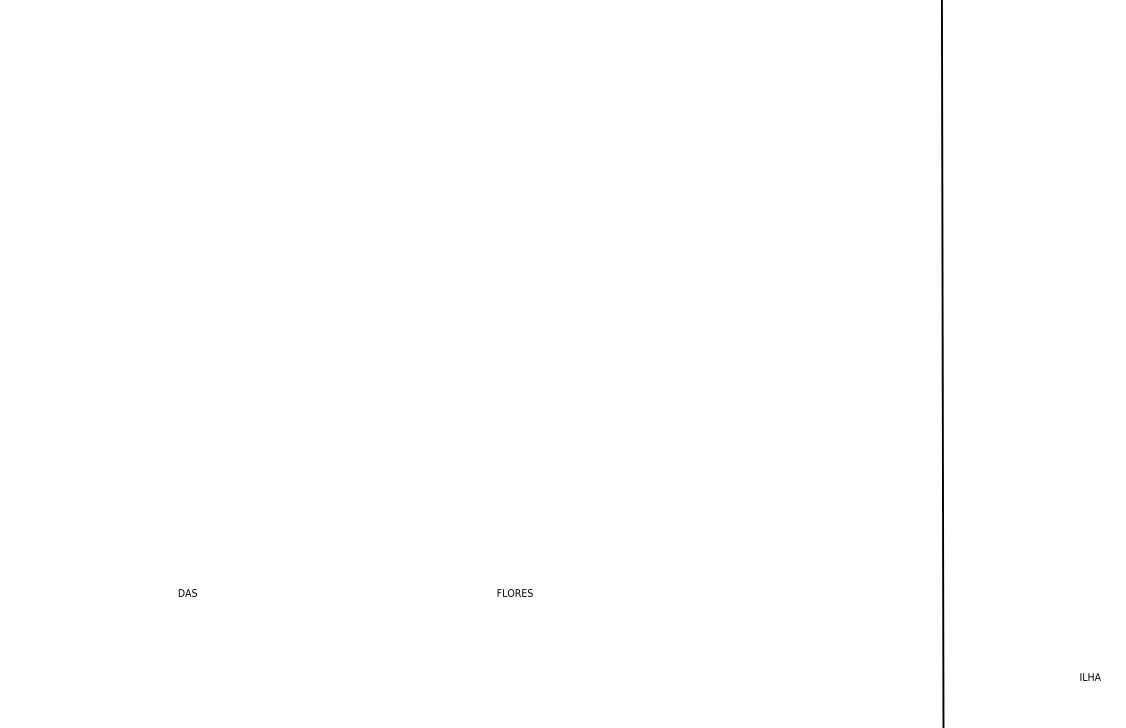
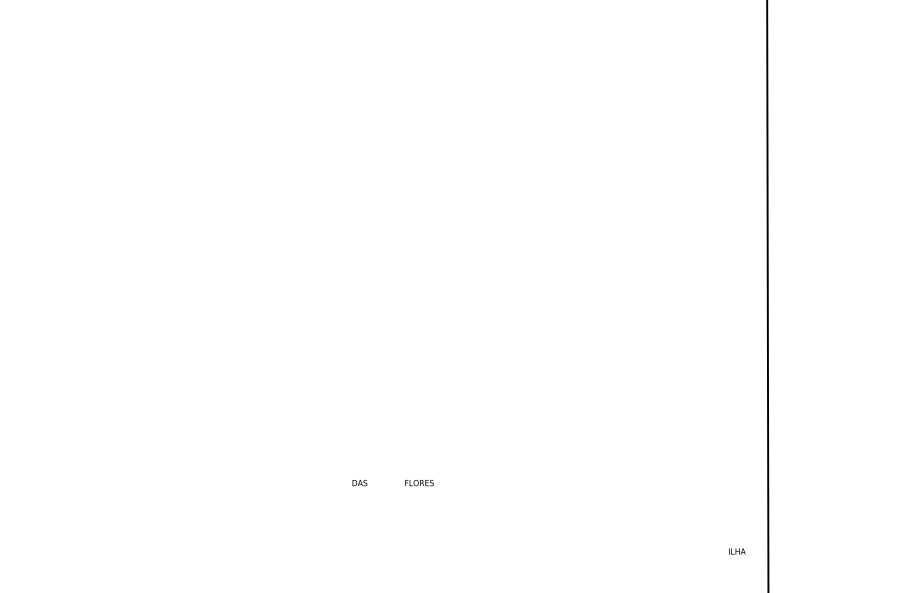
text: (187, 592) -> (359, 482), moved
text: (1090, 677) -> (737, 551), moved

